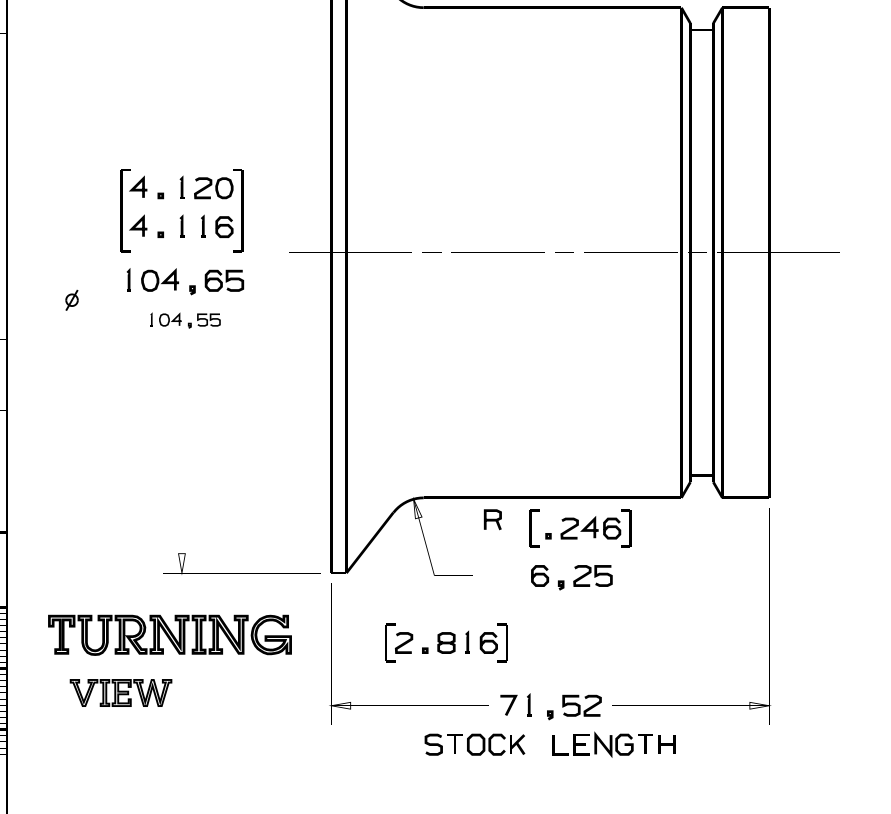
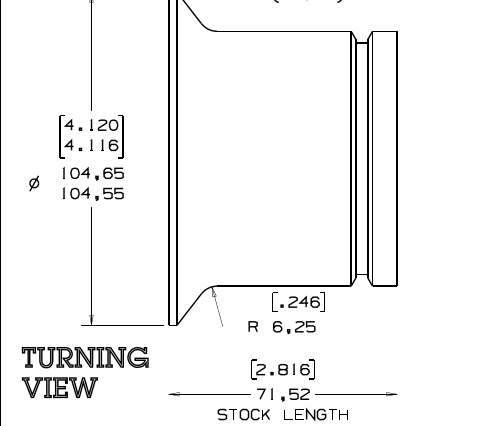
part: (72, 300) -> (34, 183), size x1.43
part: (185, 319) -> (93, 193), size x1.67
part: (491, 519) -> (252, 326), moved
part: (445, 642) -> (282, 369), moved
part: (120, 692) -> (59, 387), size x1.43

